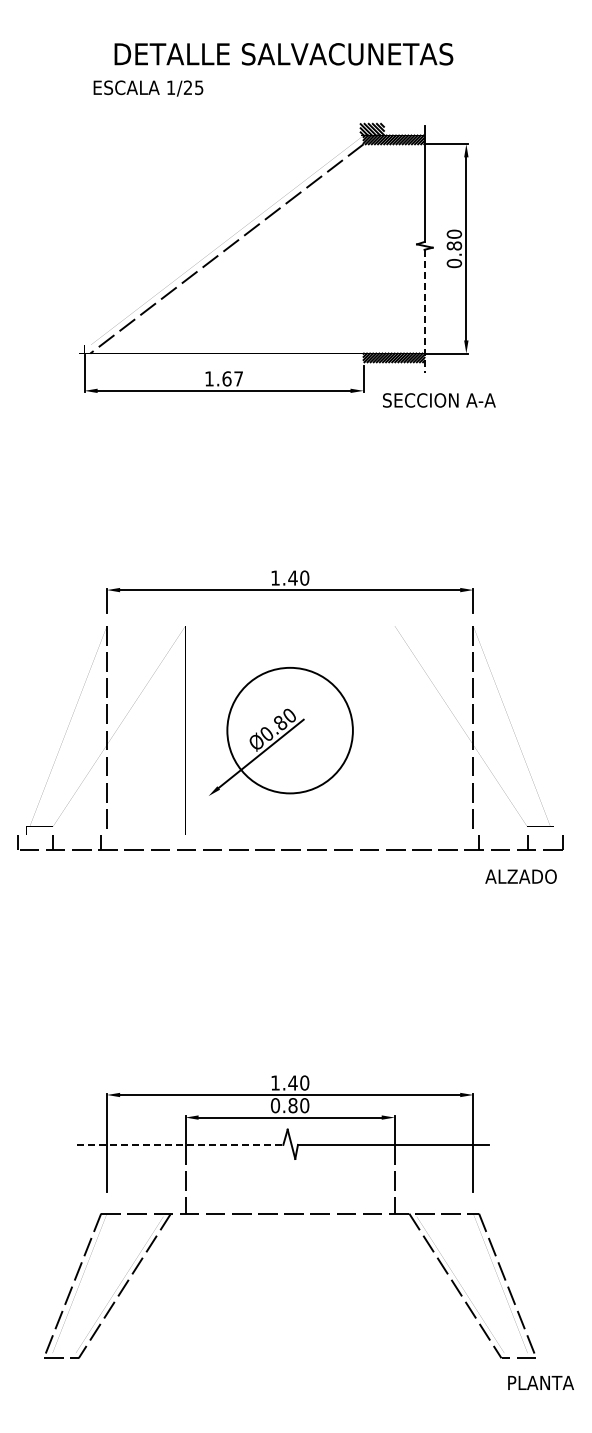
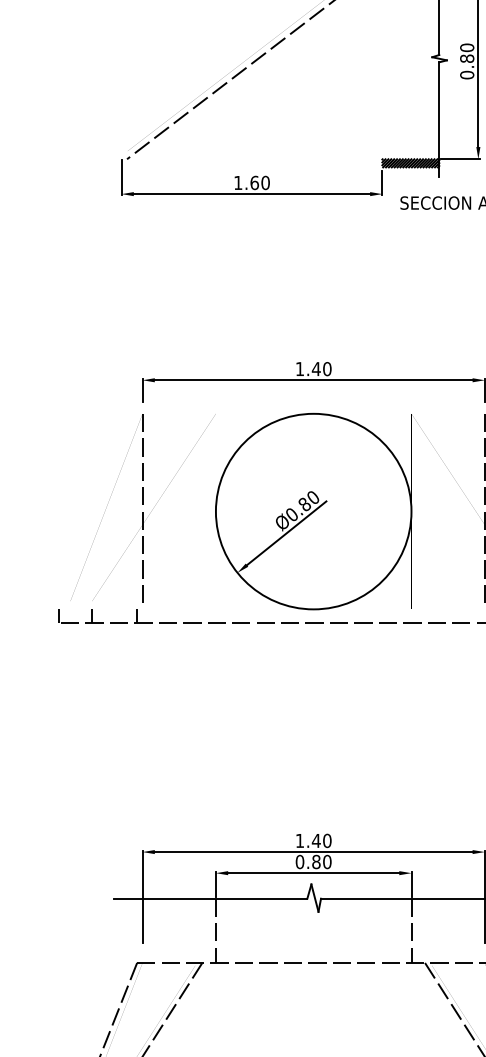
line: (424, 311) -> (439, 119), dashed -> solid
text: (238, 378) -> (265, 182), 1.67 -> 1.60
circle: (289, 730) -> (313, 511), size x1.67
line: (180, 1144) -> (211, 898), dashed -> solid

